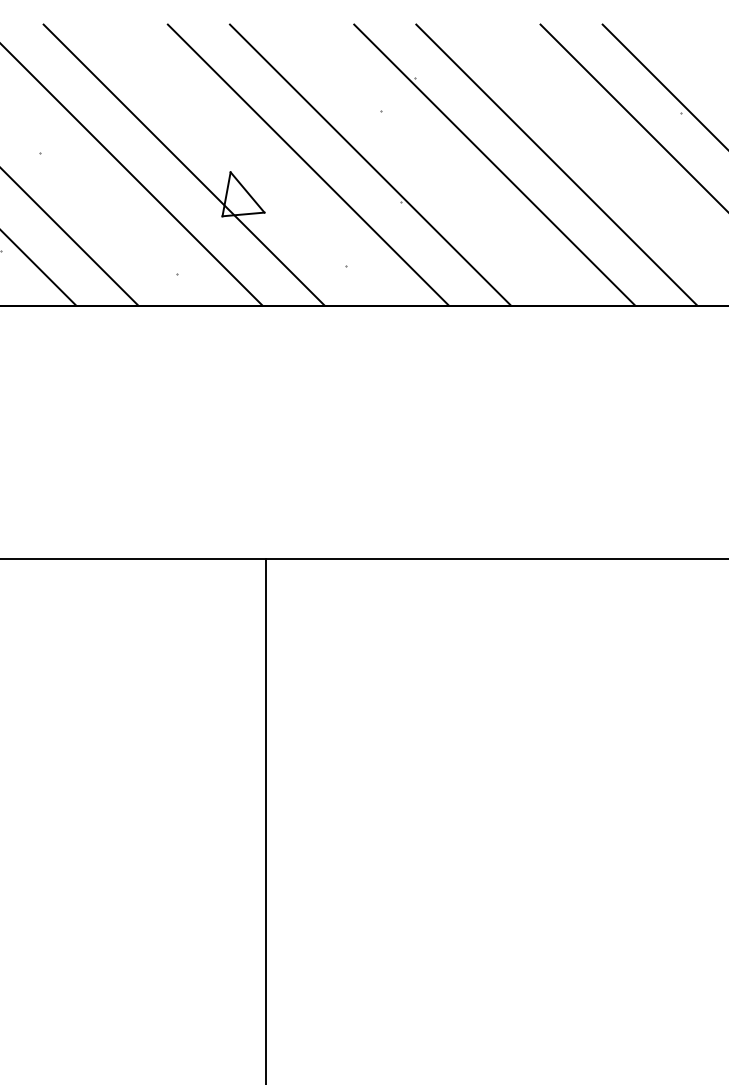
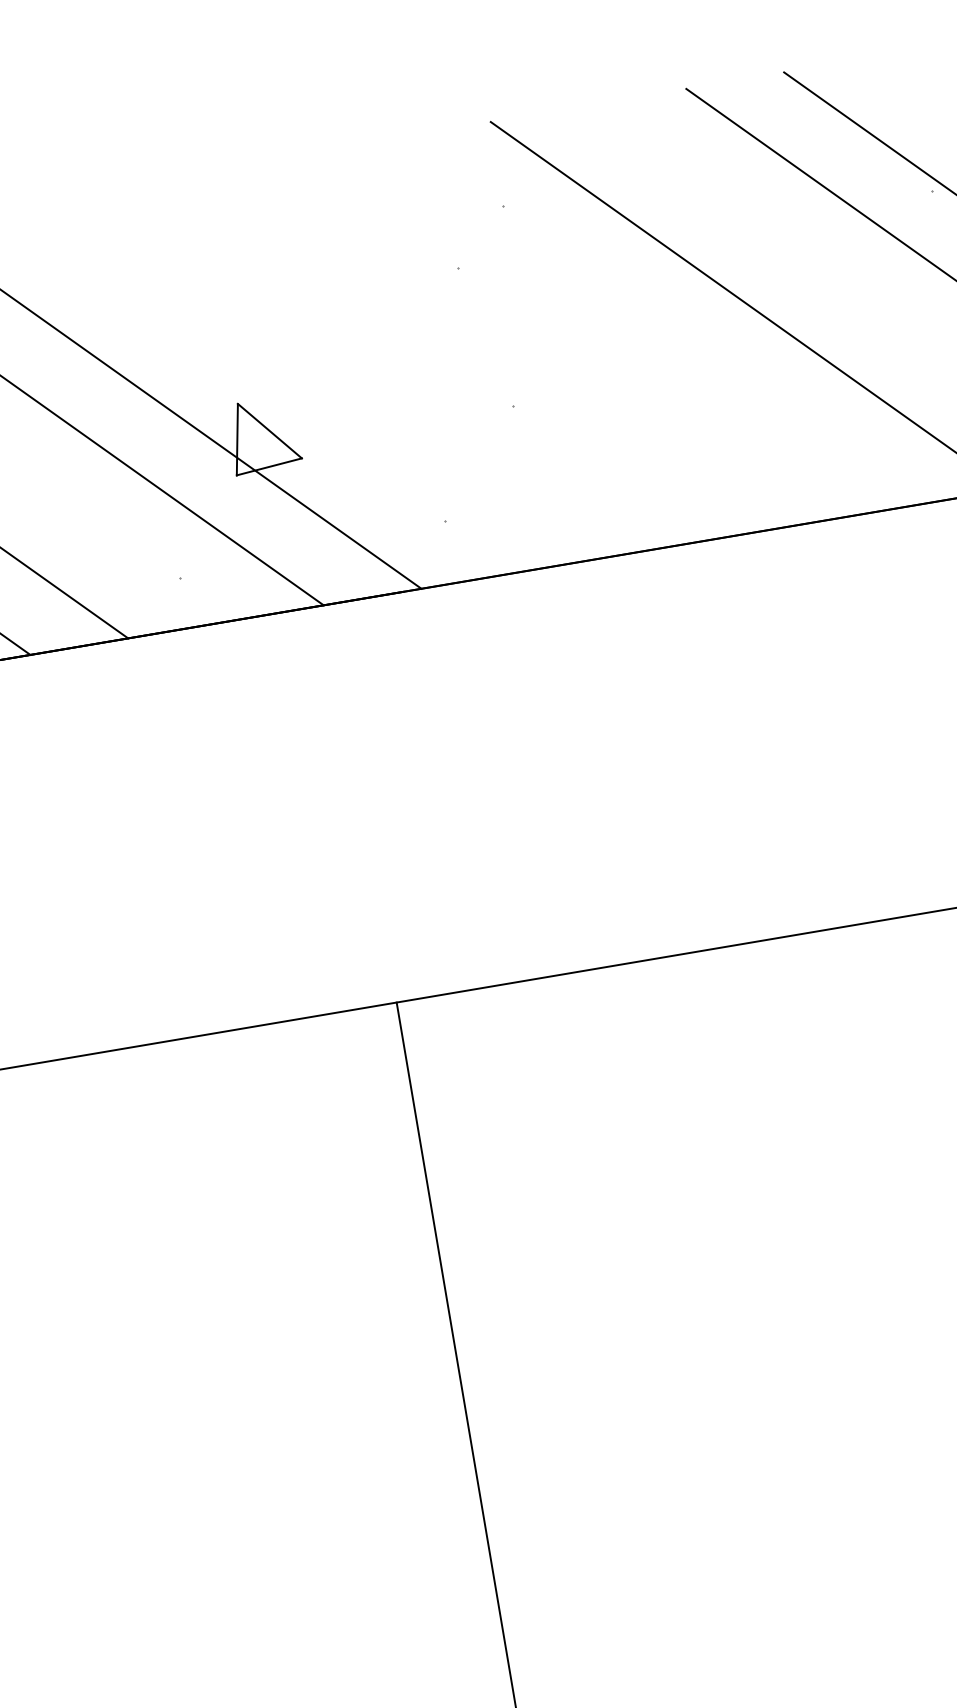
line: (307, 164) -> (356, 371), removed
line: (370, 164) -> (455, 354), removed
line: (494, 164) -> (651, 321), removed

